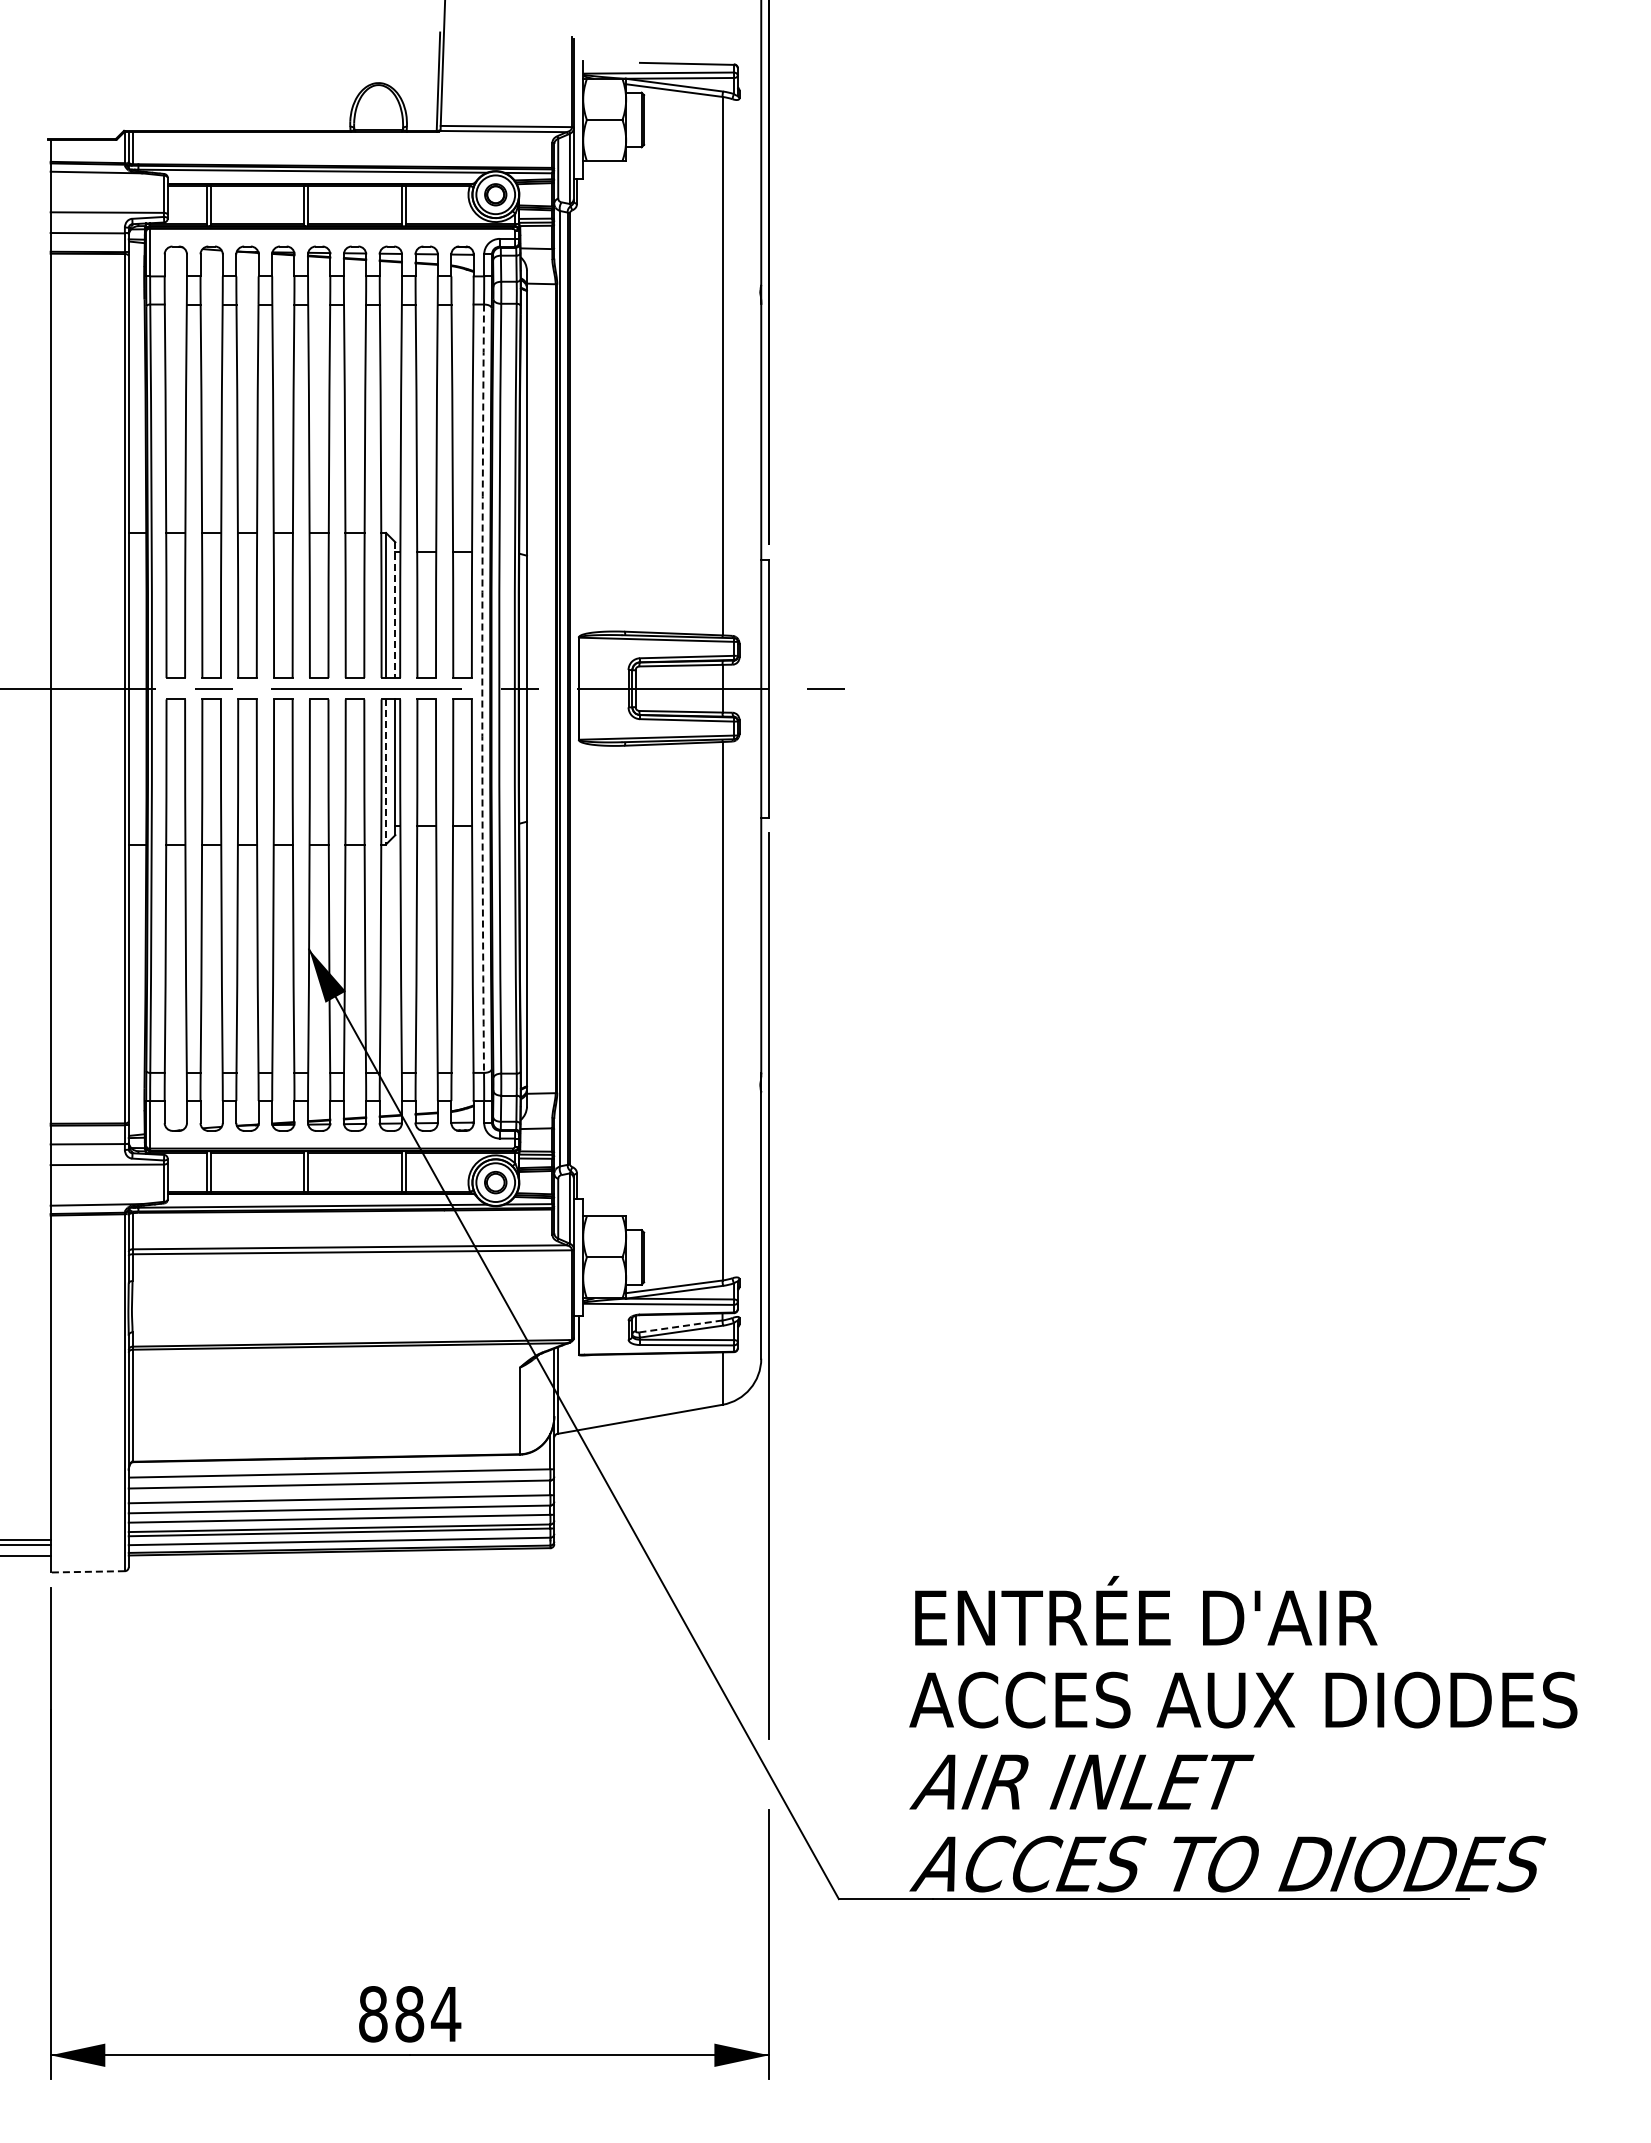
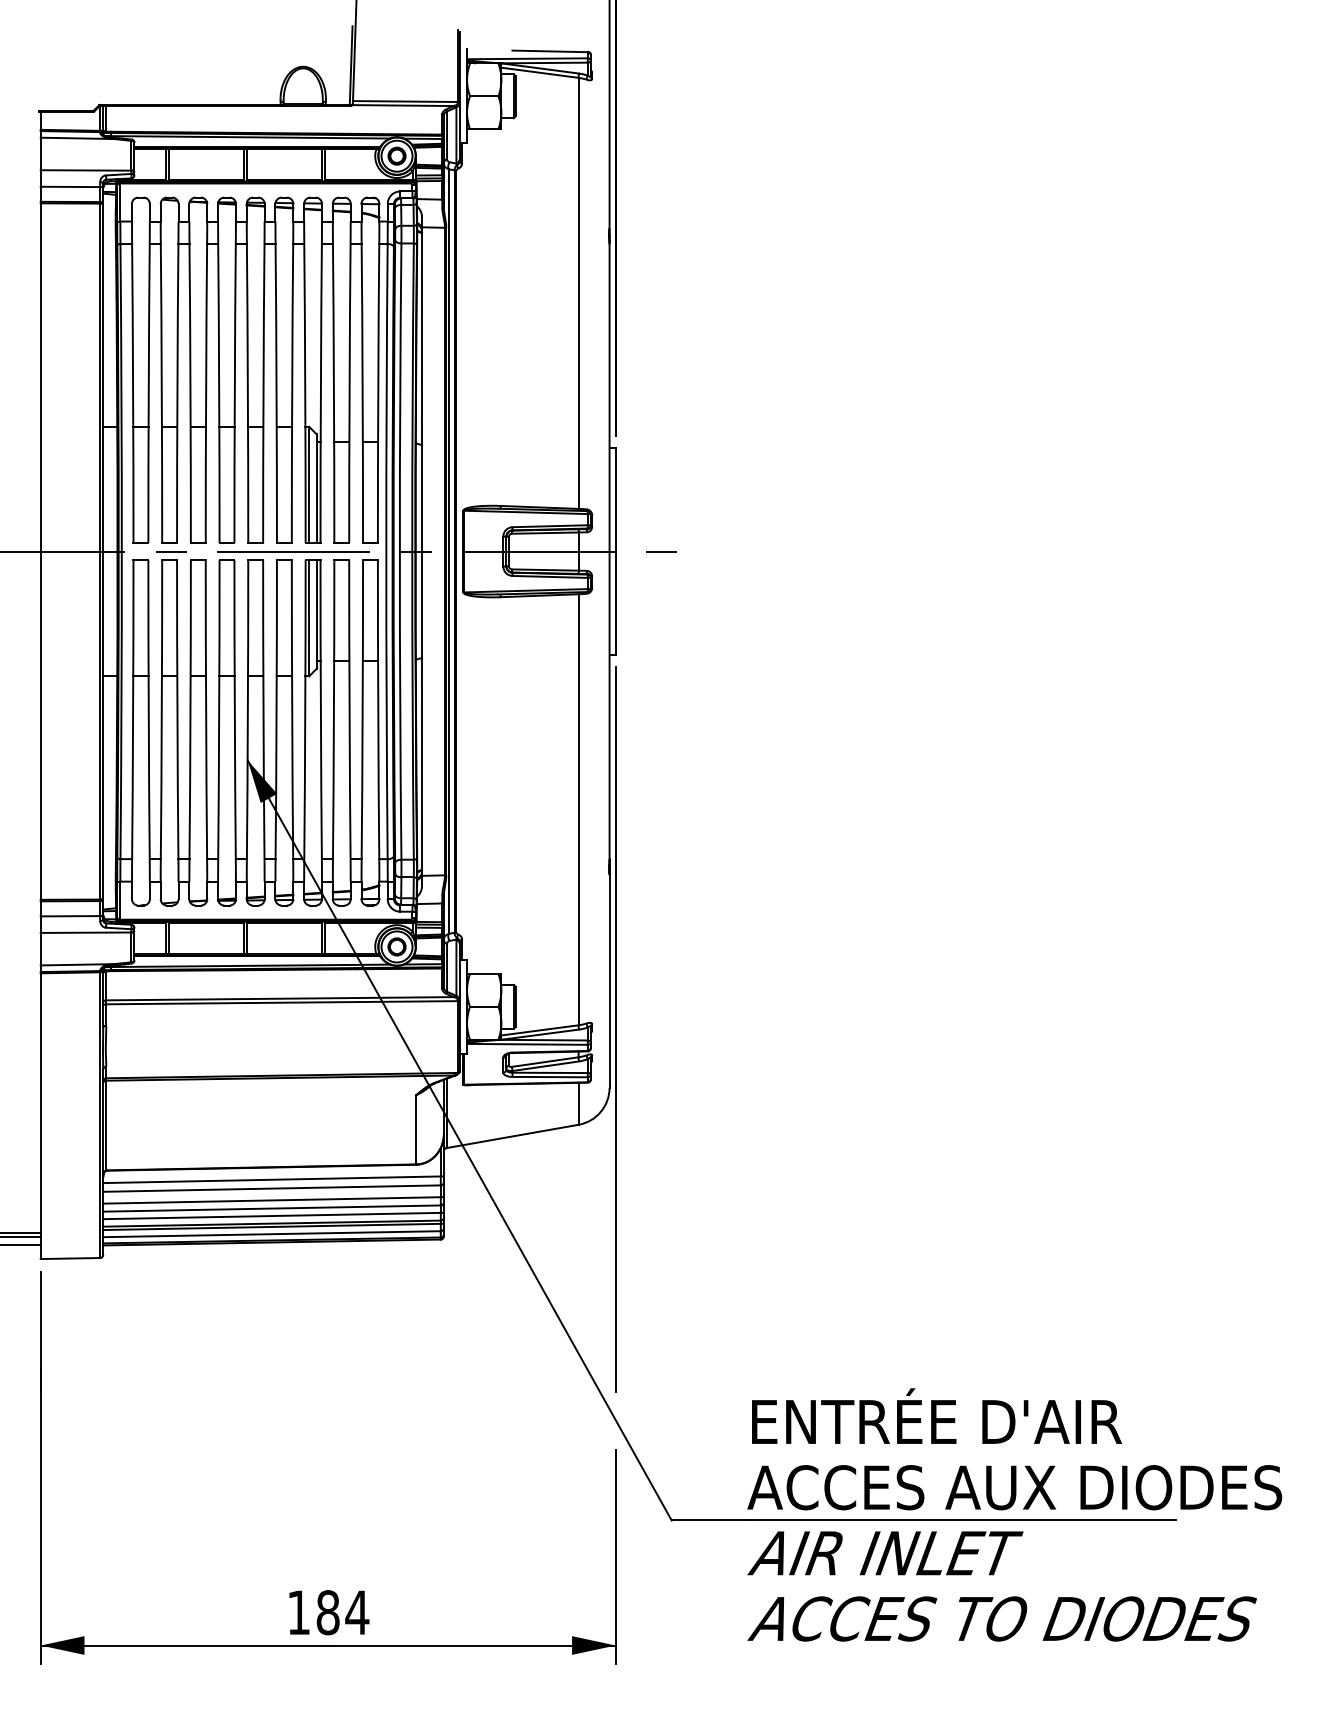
line: (395, 610) -> (316, 488), dashed -> solid
arc: (482, 688) -> (386, 551), dashed -> solid
line: (386, 771) -> (309, 617), dashed -> solid
line: (680, 1326) -> (544, 1062), dashed -> solid
line: (87, 1571) -> (70, 1258), dashed -> solid
text: (1243, 1734) -> (1014, 1515), moved
text: (373, 2014) -> (299, 1612), 884 -> 184

